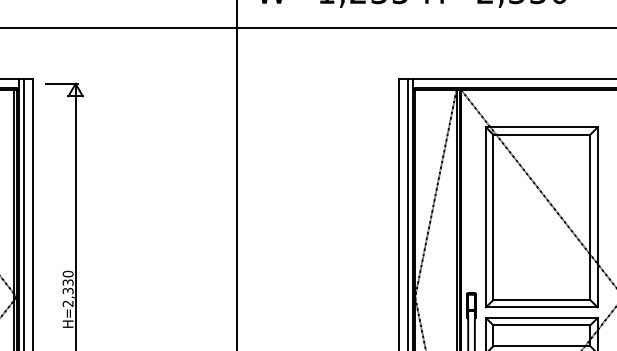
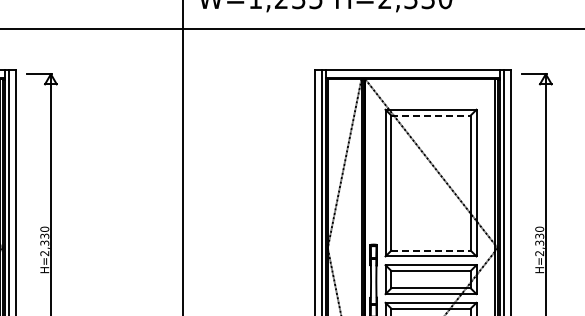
line: (542, 134) -> (431, 115), solid -> dashed
line: (542, 300) -> (431, 250), solid -> dashed

